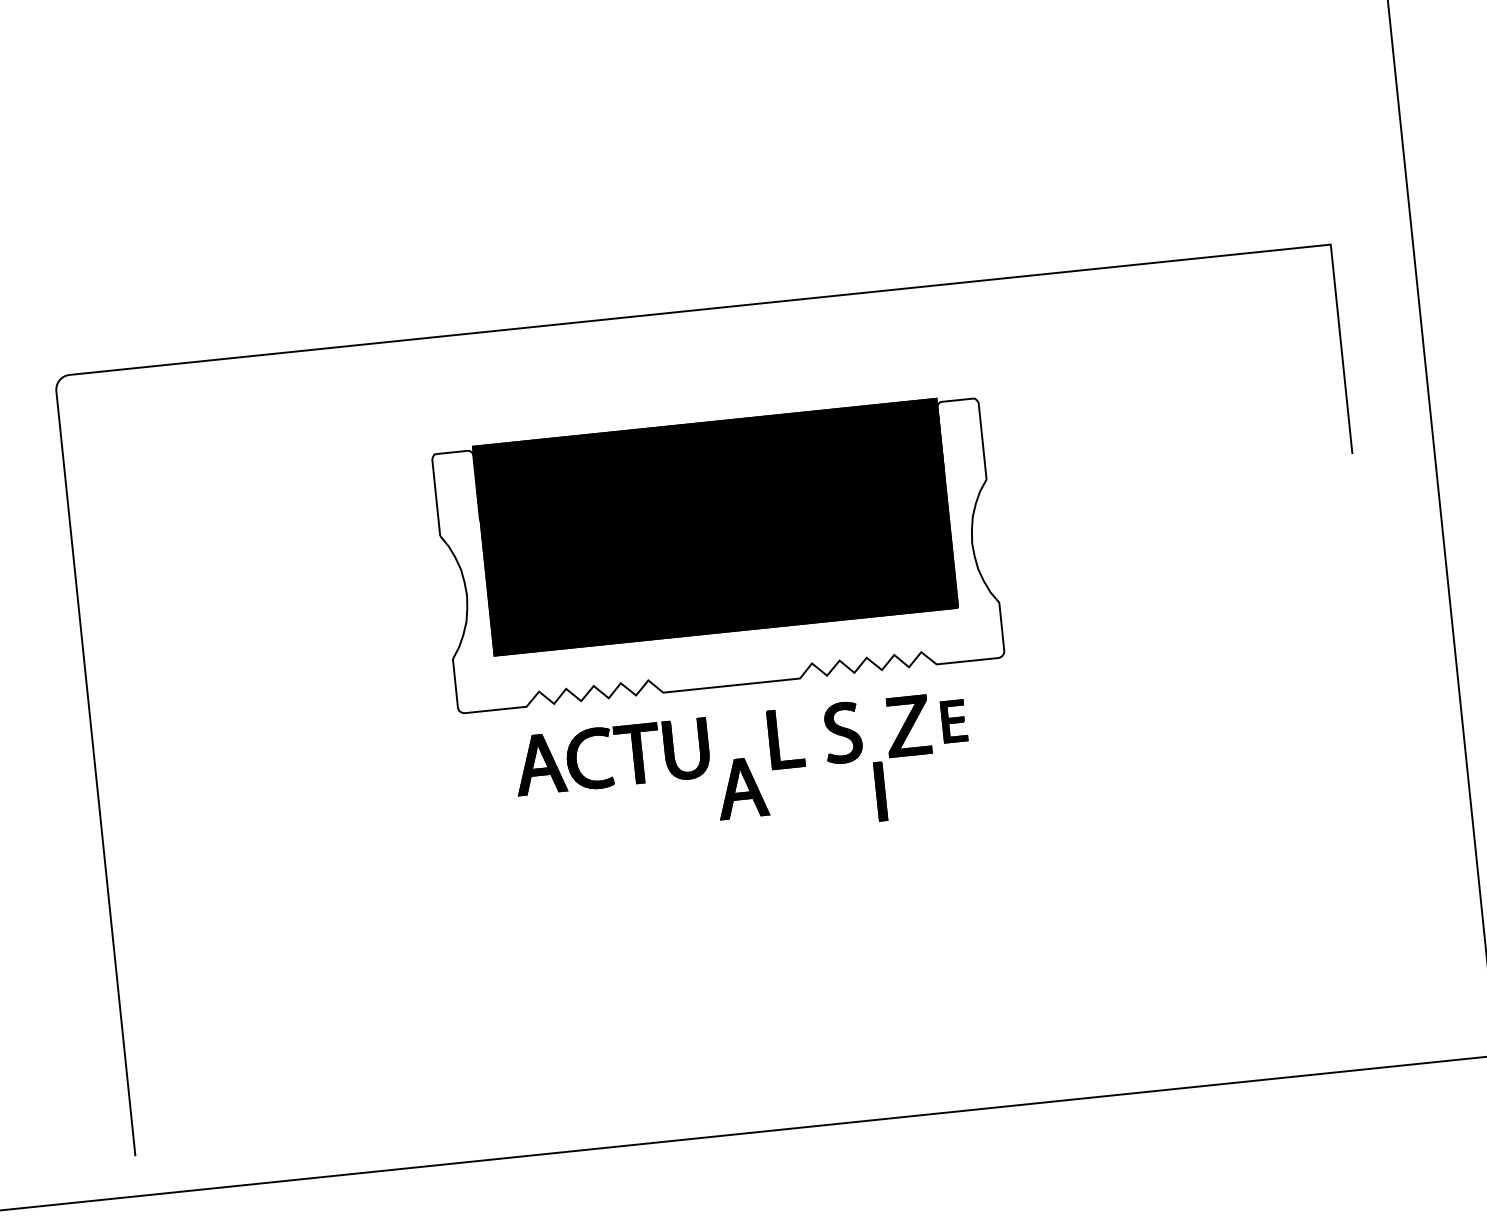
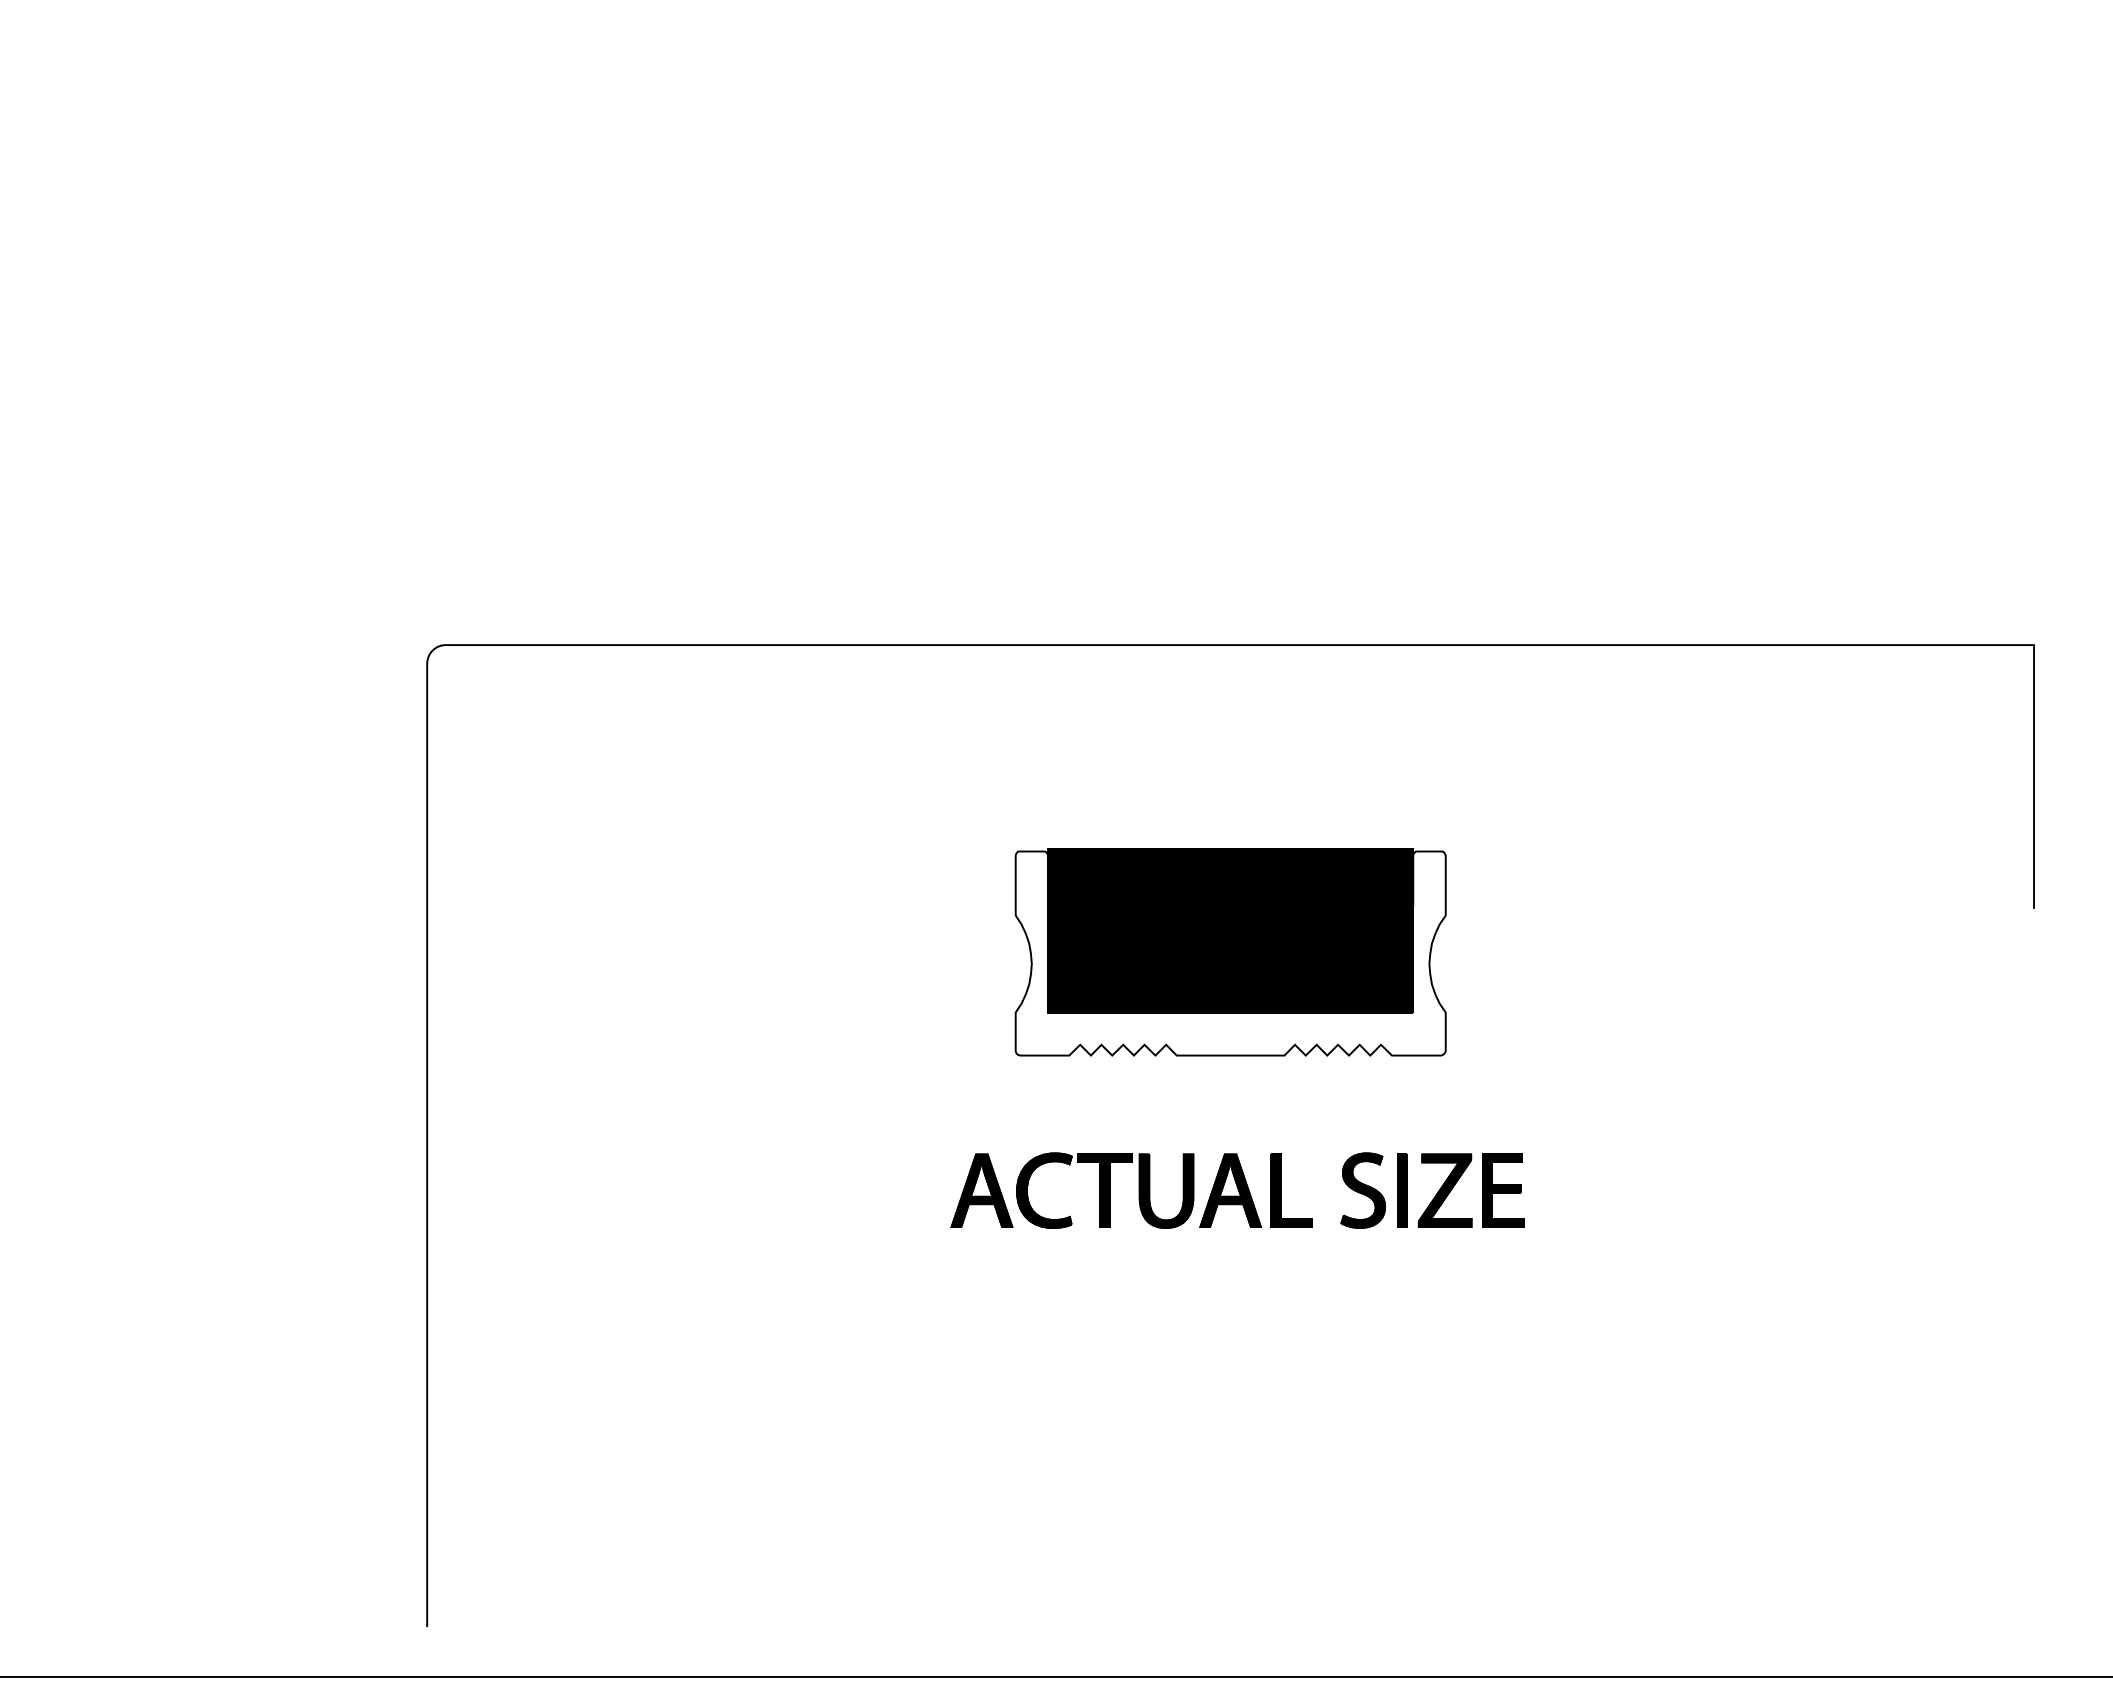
part: (717, 554) -> (1230, 952), size x0.62
part: (954, 721) -> (1503, 1190), size x1.43
part: (742, 788) -> (1230, 1190), moved
part: (880, 791) -> (1402, 1190), moved

